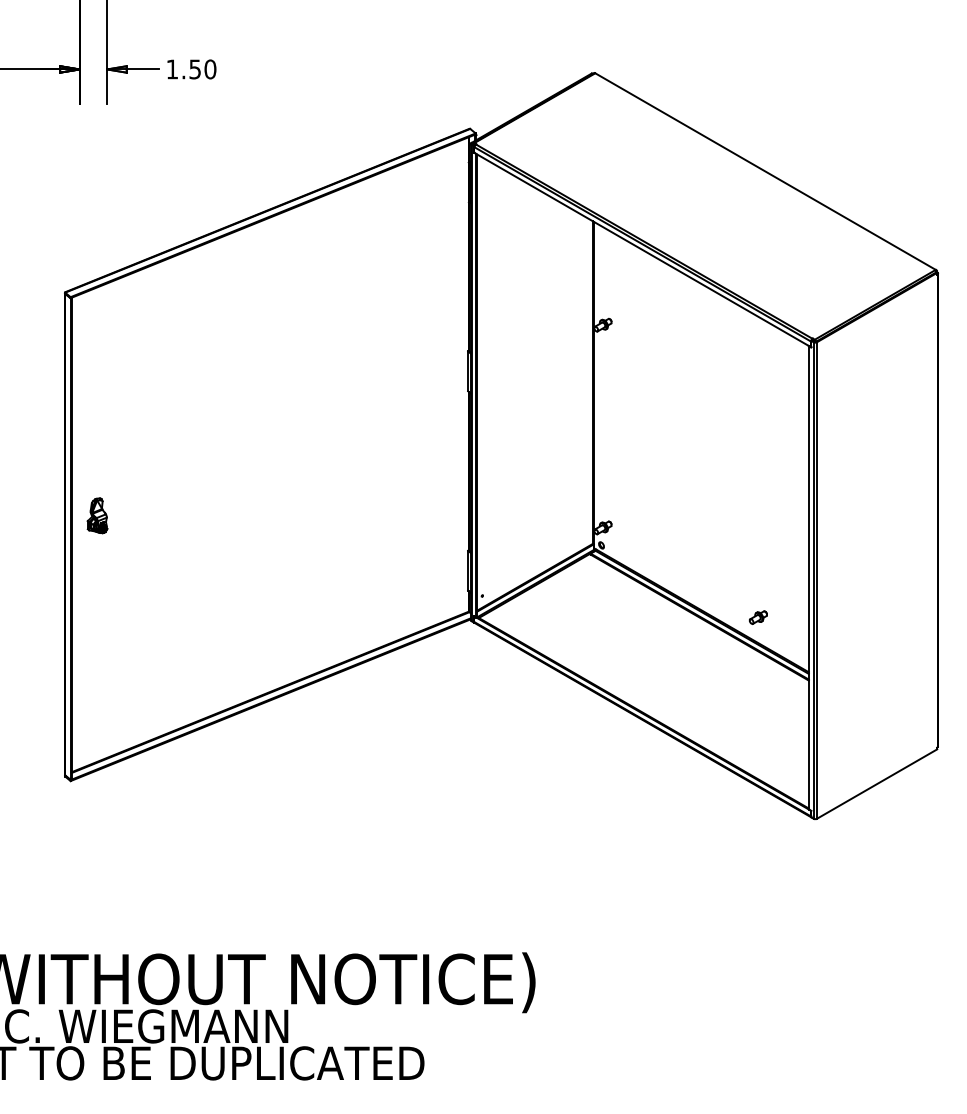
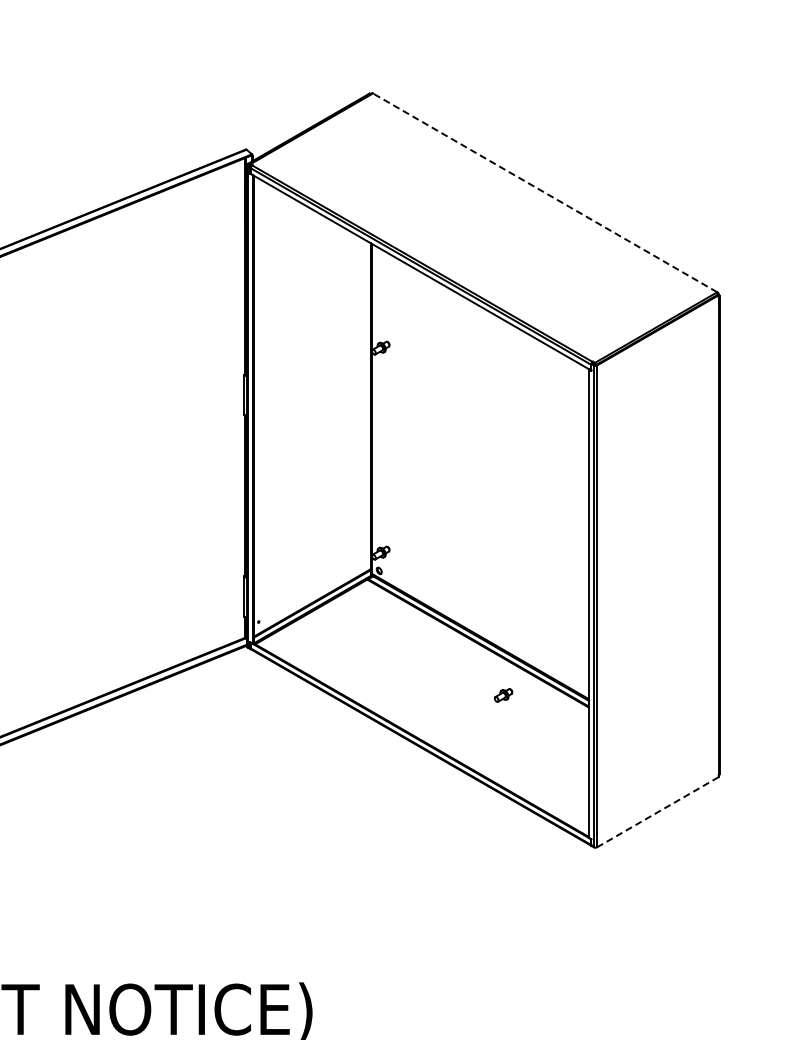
line: (765, 171) -> (545, 192), solid -> dashed
part: (757, 617) -> (502, 695), moved
line: (876, 784) -> (657, 812), solid -> dashed

